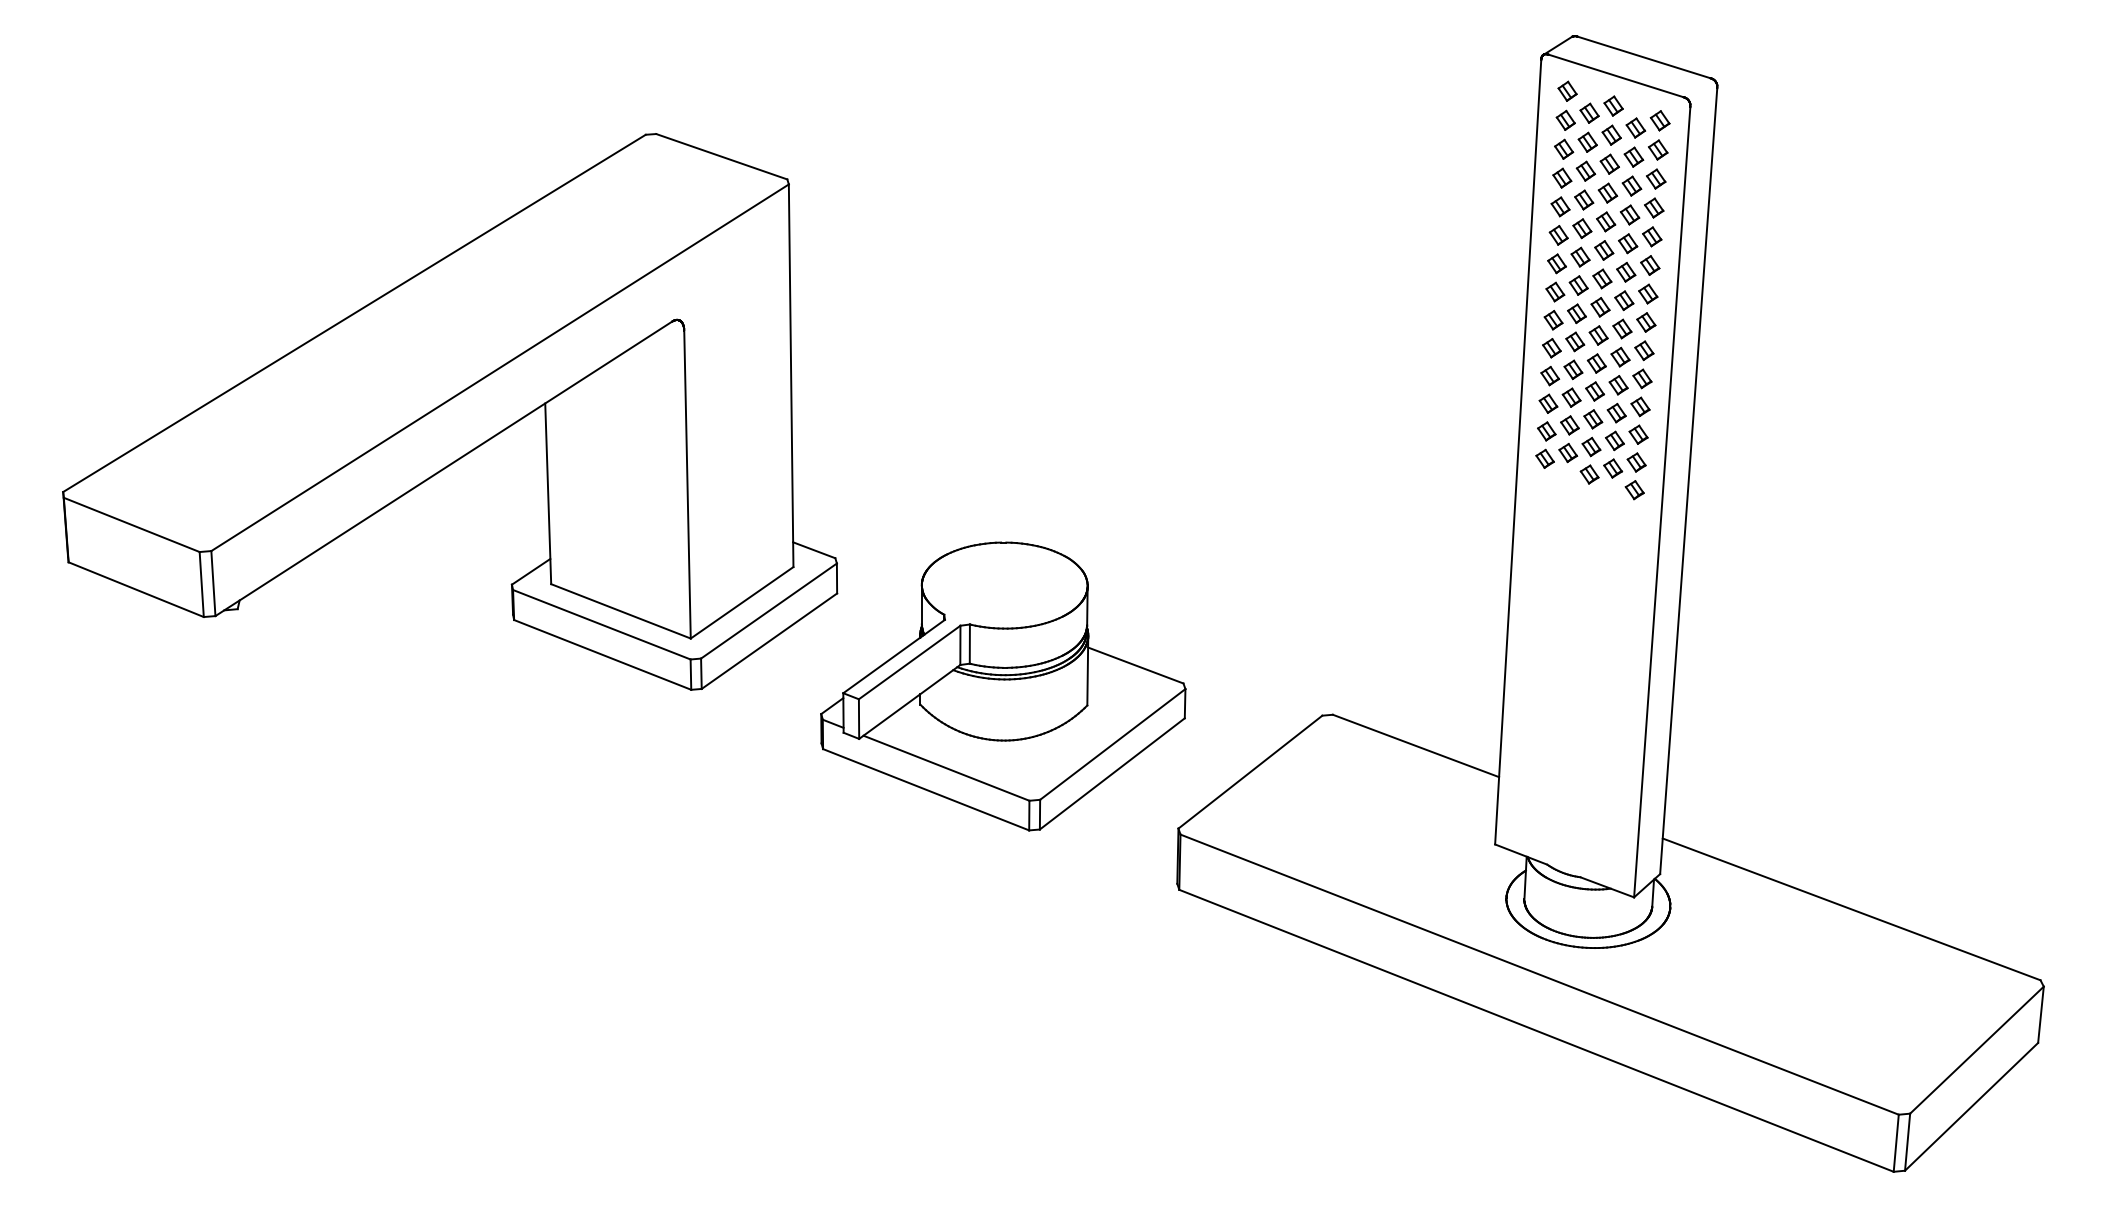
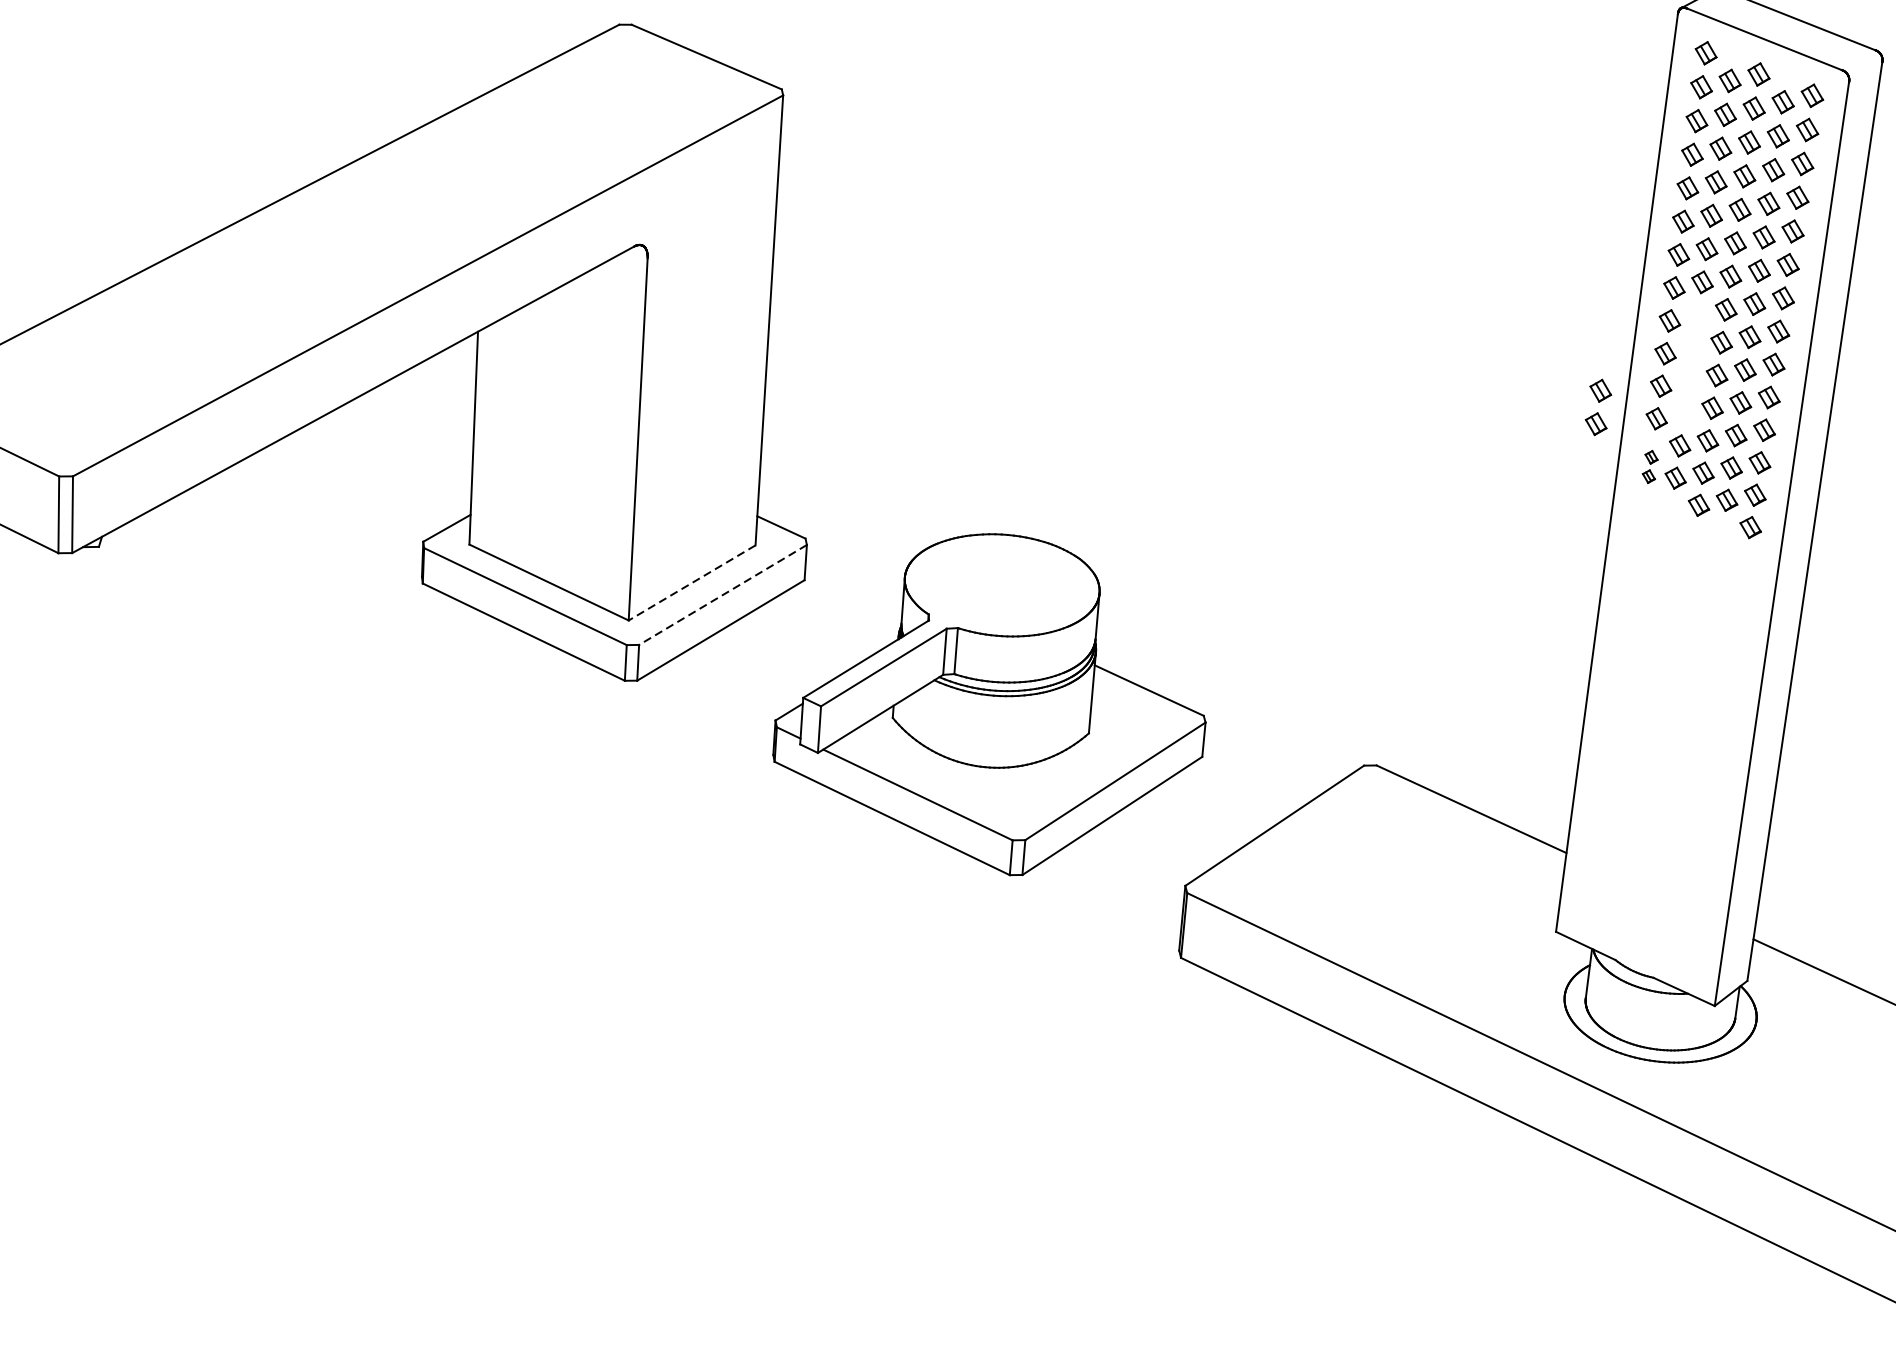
part: (1573, 355) -> (1690, 364), removed
part: (1498, 397) -> (1598, 406), added
part: (1545, 444) -> (1649, 466), size x0.6
line: (742, 602) -> (692, 582), solid -> dashed
line: (768, 611) -> (722, 595), solid -> dashed

